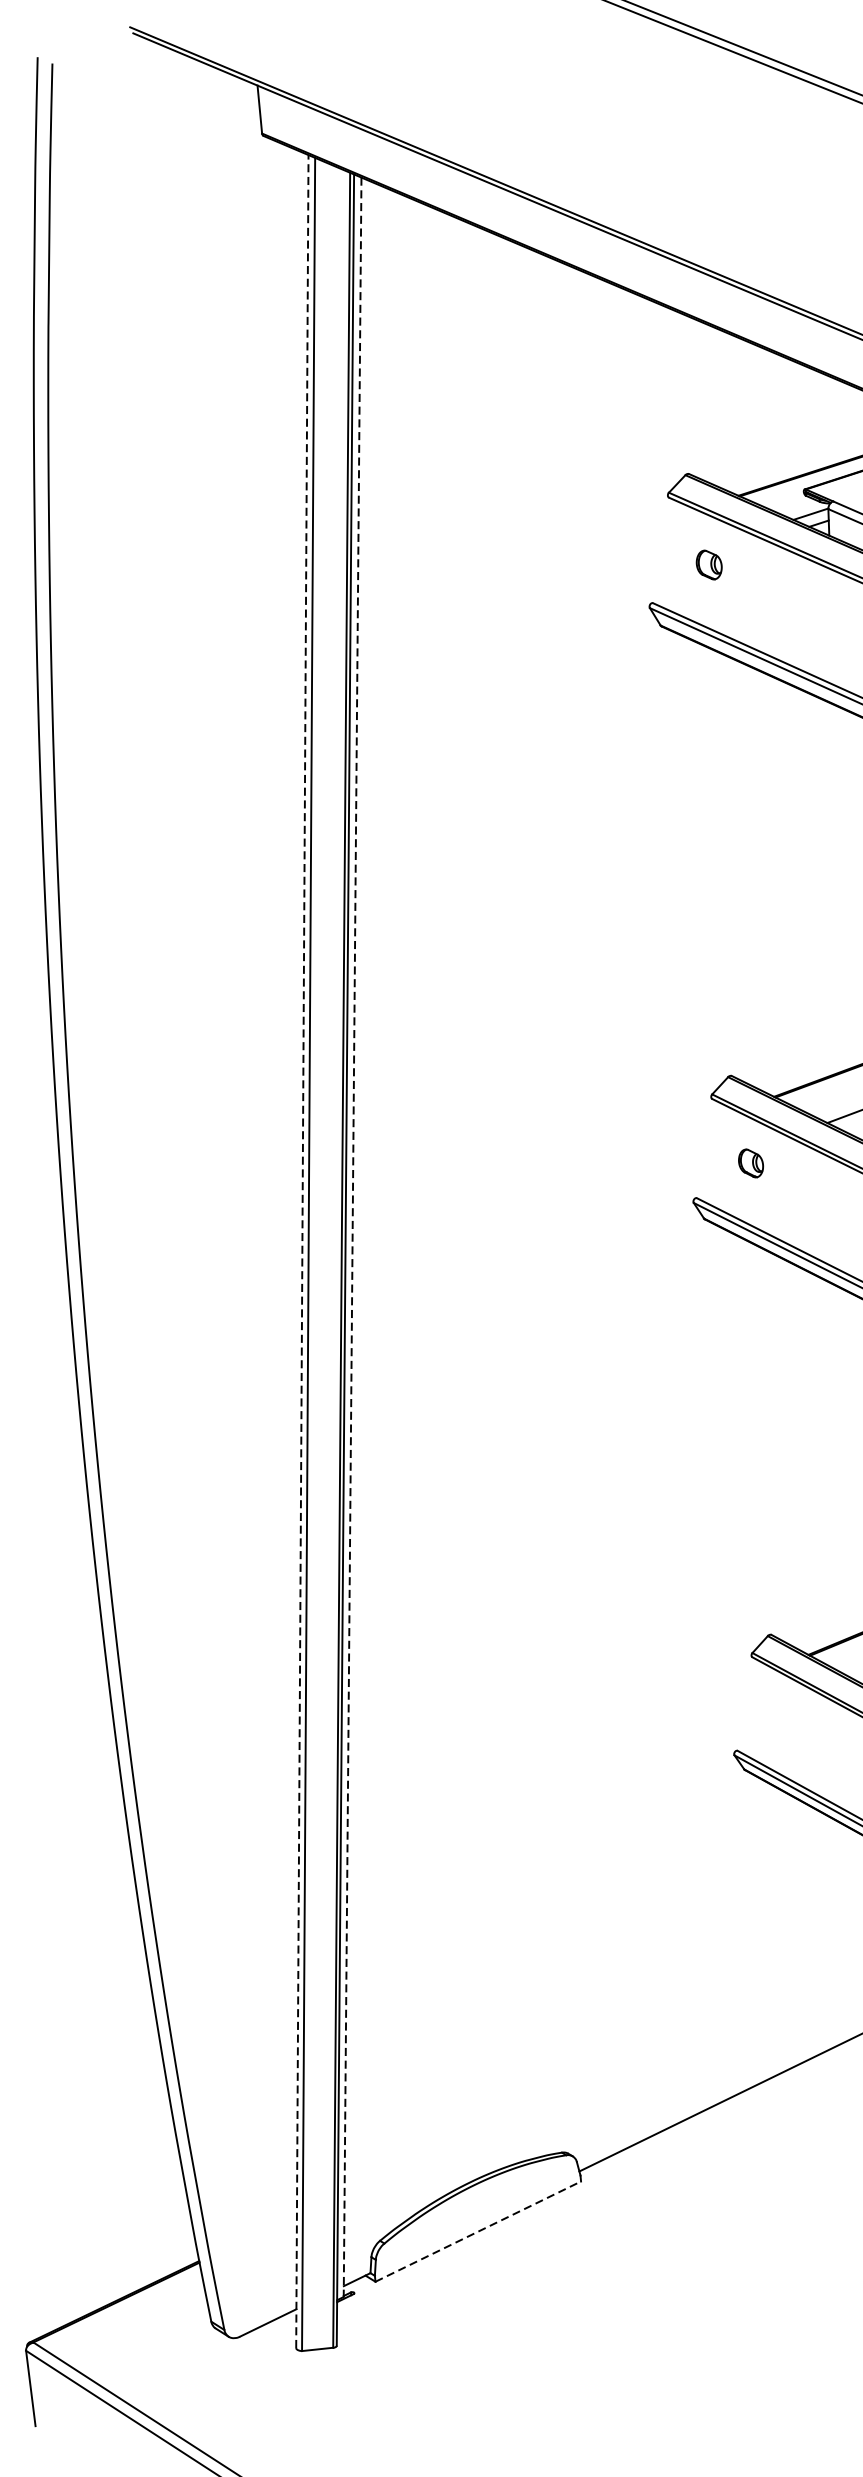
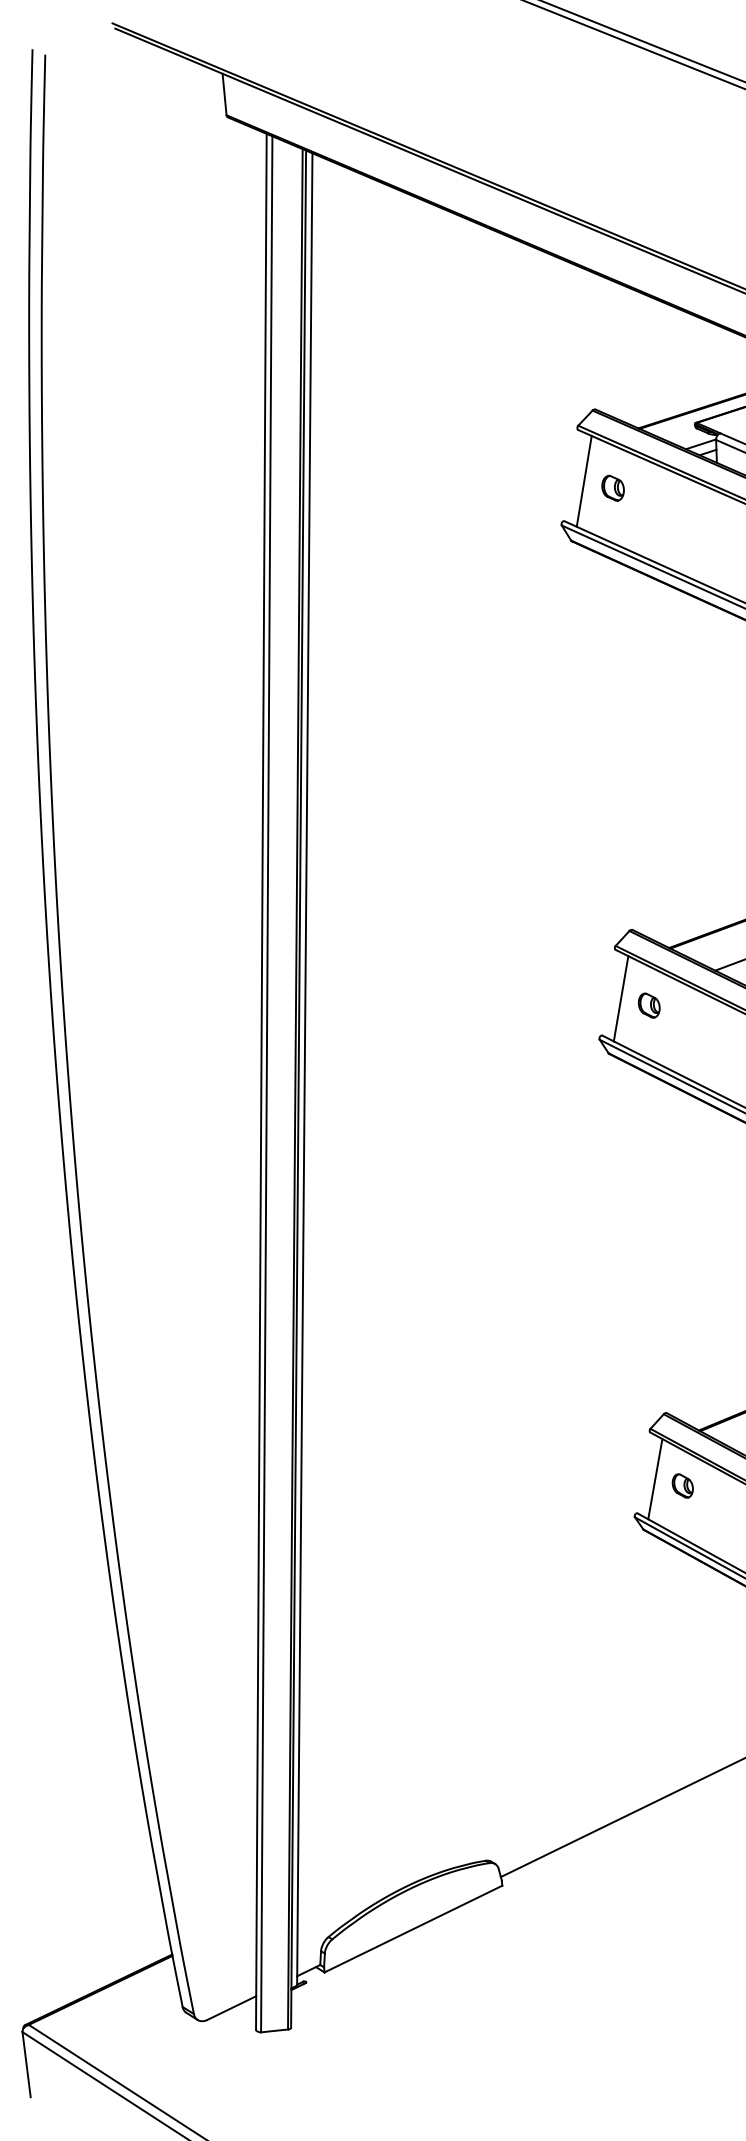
line: (674, 556) -> (583, 480), added
line: (717, 1155) -> (620, 998), added
line: (352, 1237) -> (304, 1069), dashed -> solid
line: (302, 1251) -> (261, 1081), dashed -> solid
line: (758, 1711) -> (655, 1479), added
part: (789, 1718) -> (682, 1485), added
line: (478, 2232) -> (413, 1929), dashed -> solid

